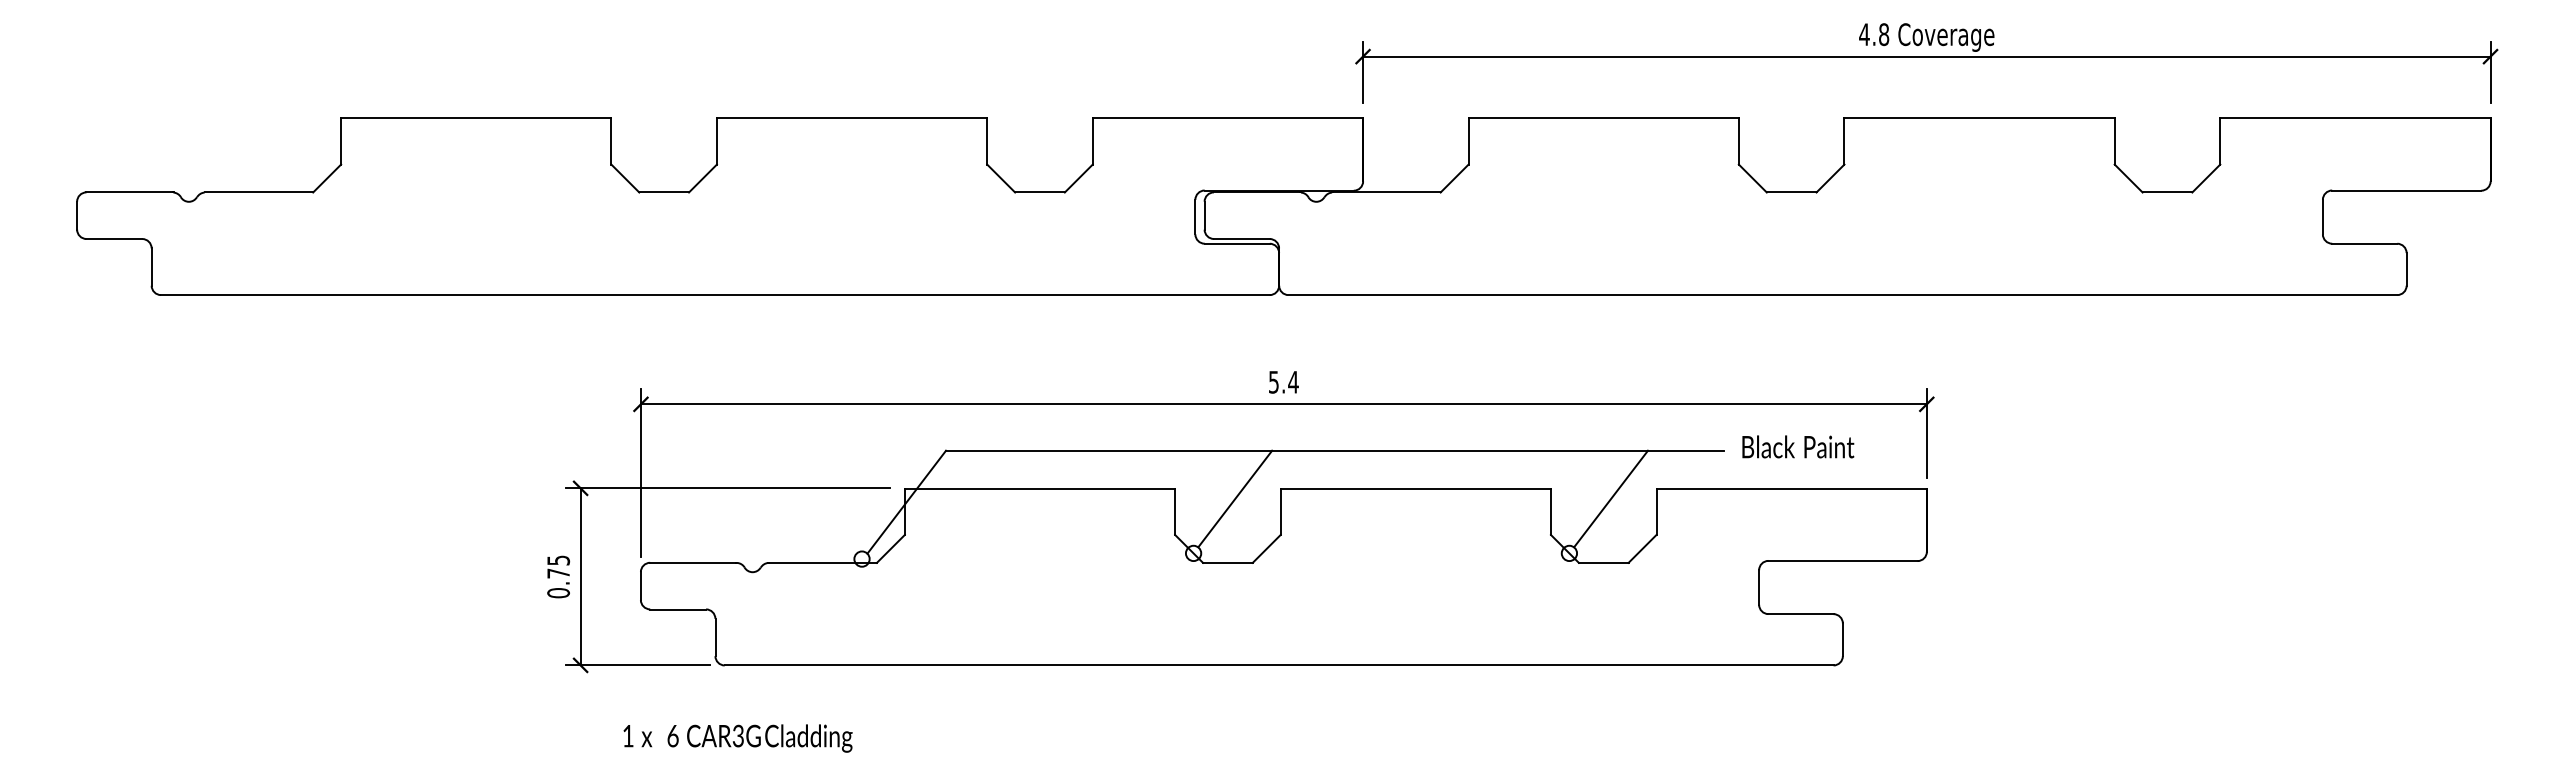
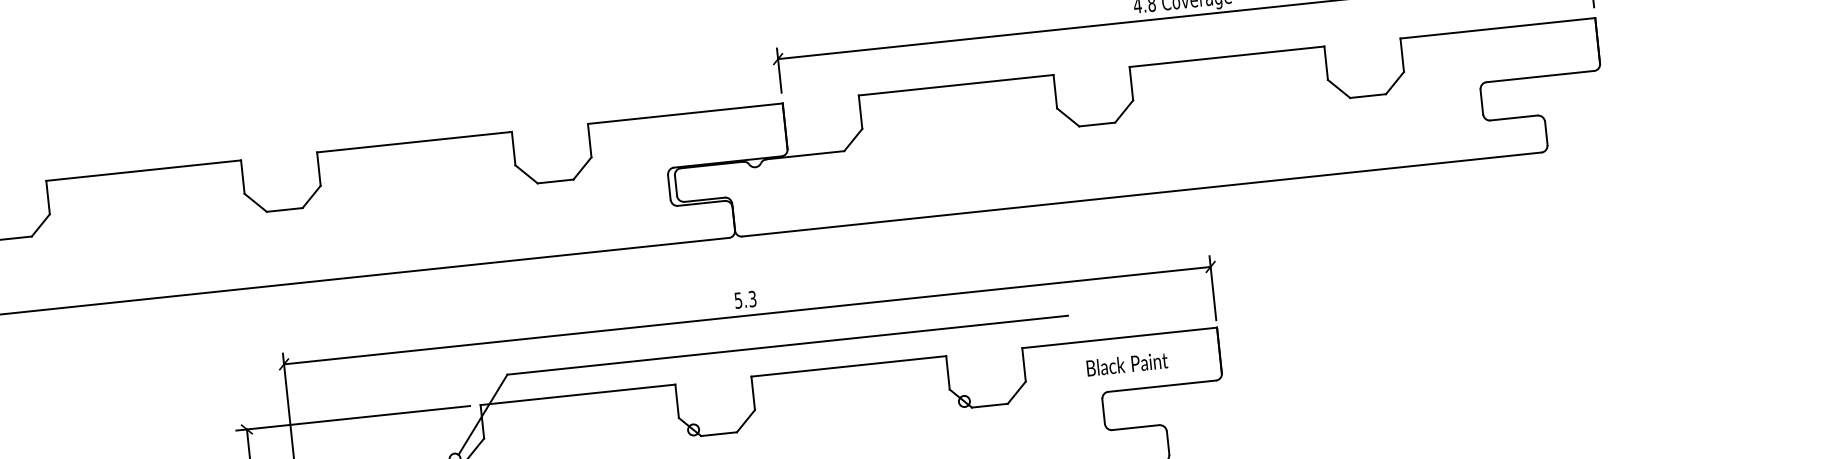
text: (1293, 381) -> (752, 298), 5.4 -> 5.3
text: (1798, 446) -> (1127, 364), moved
line: (1235, 498) -> (719, 387), removed
line: (1611, 498) -> (990, 358), removed

